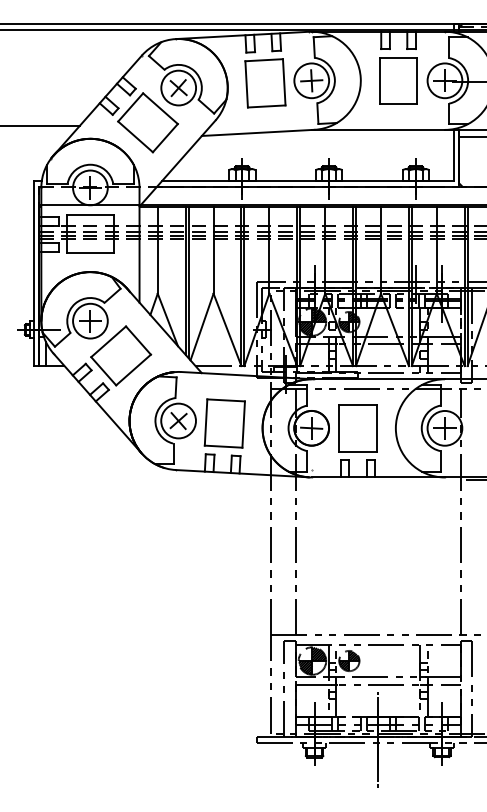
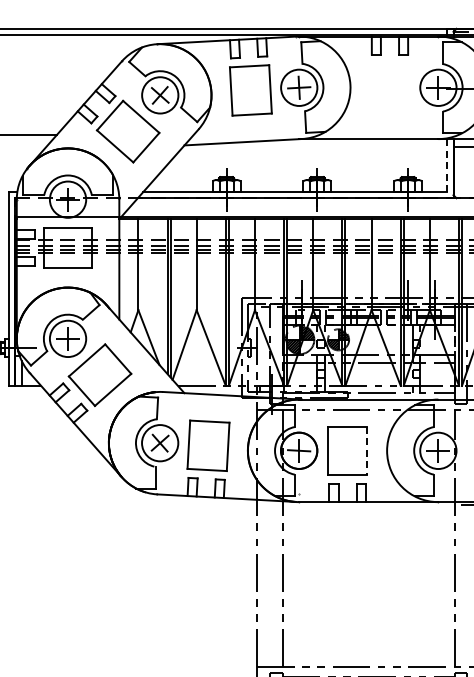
part: (398, 80) -> (389, 87), removed
line: (453, 155) -> (447, 165), solid -> dashed
line: (376, 428) -> (366, 451), solid -> dashed

